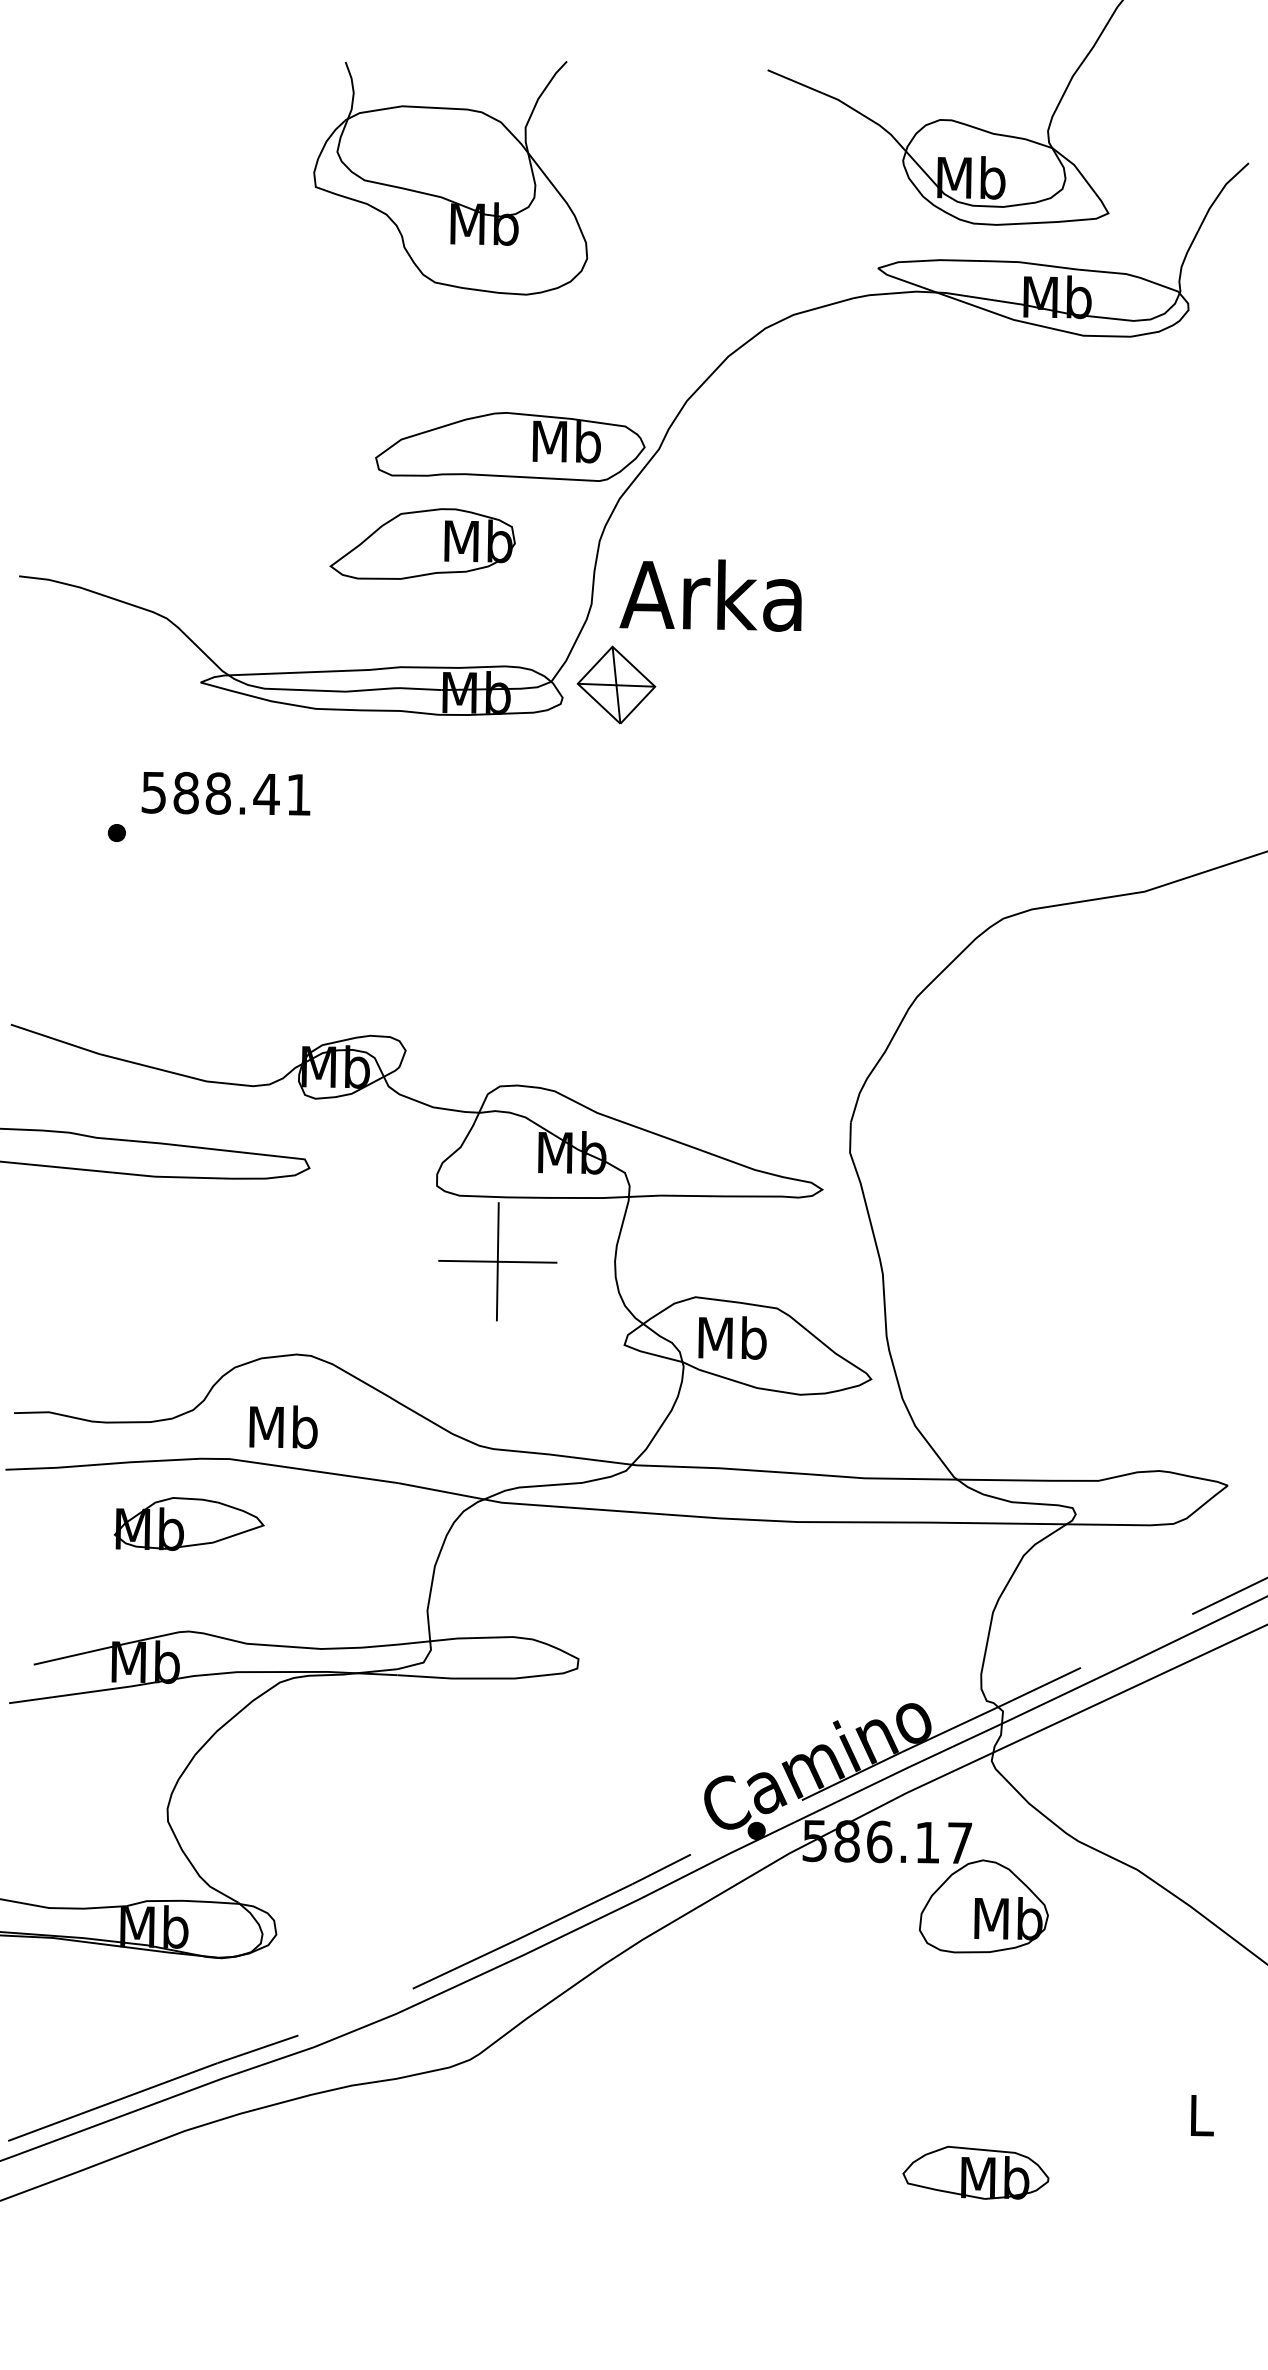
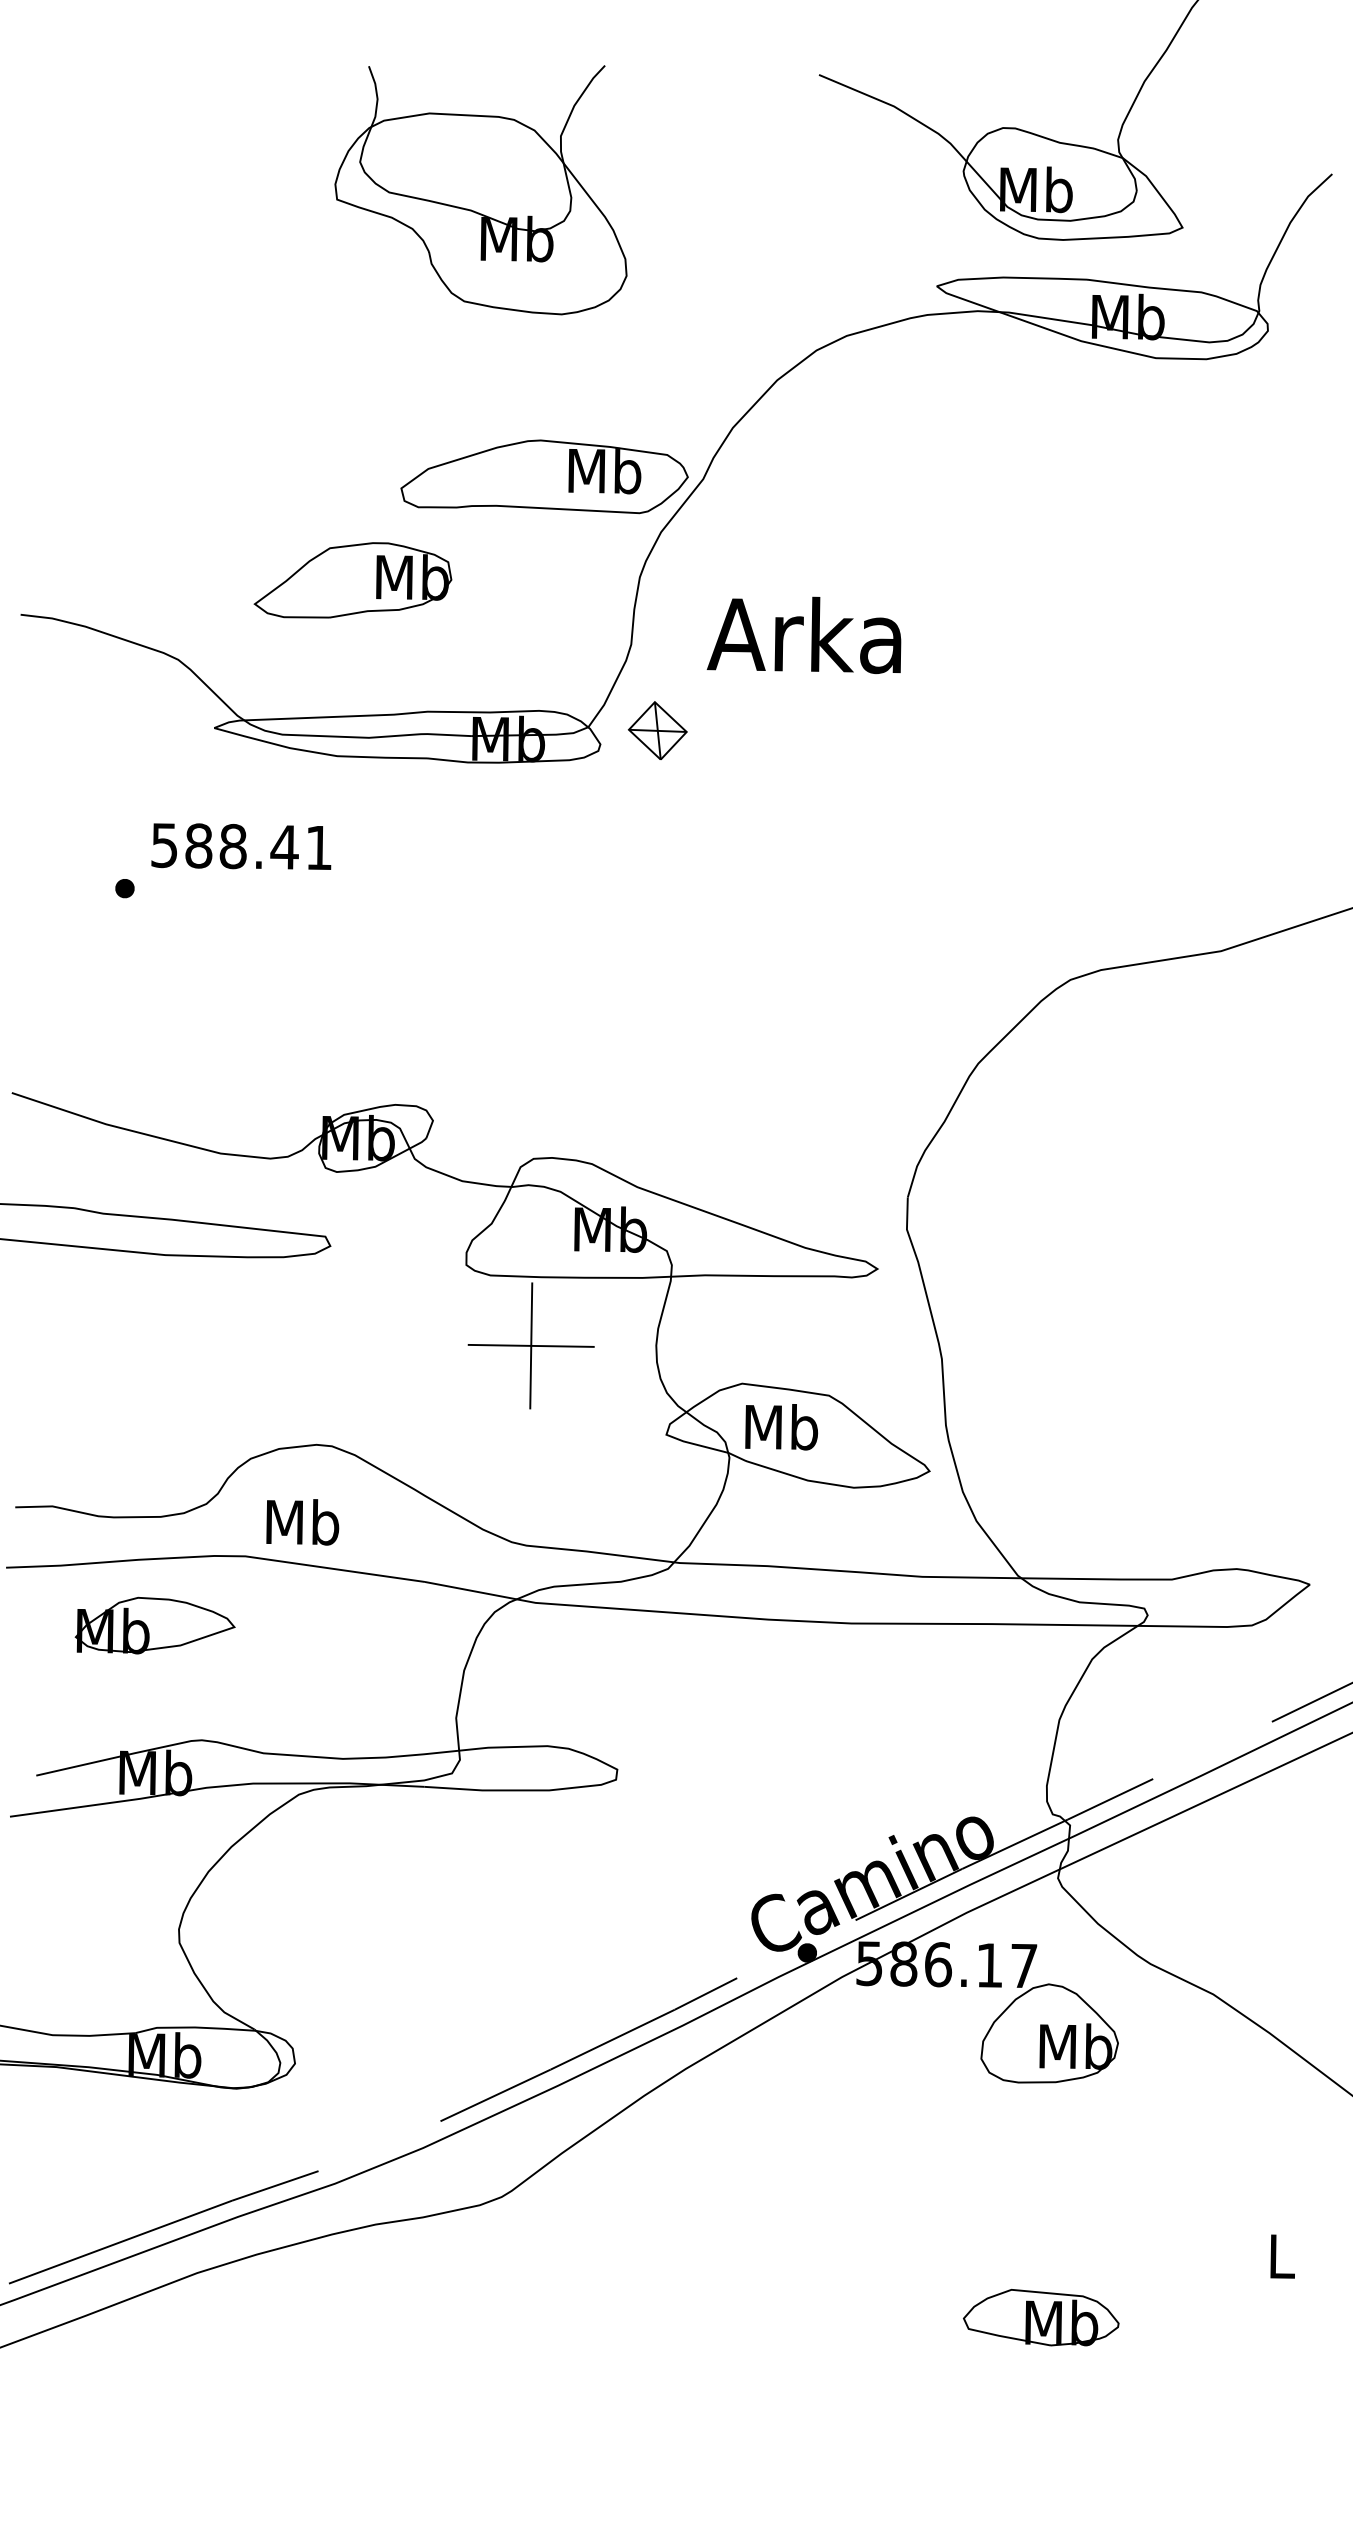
part: (422, 543) -> (352, 579), moved
text: (710, 595) -> (803, 635), moved
part: (616, 684) -> (657, 730), size x0.7
part: (188, 1523) -> (154, 1625), moved

